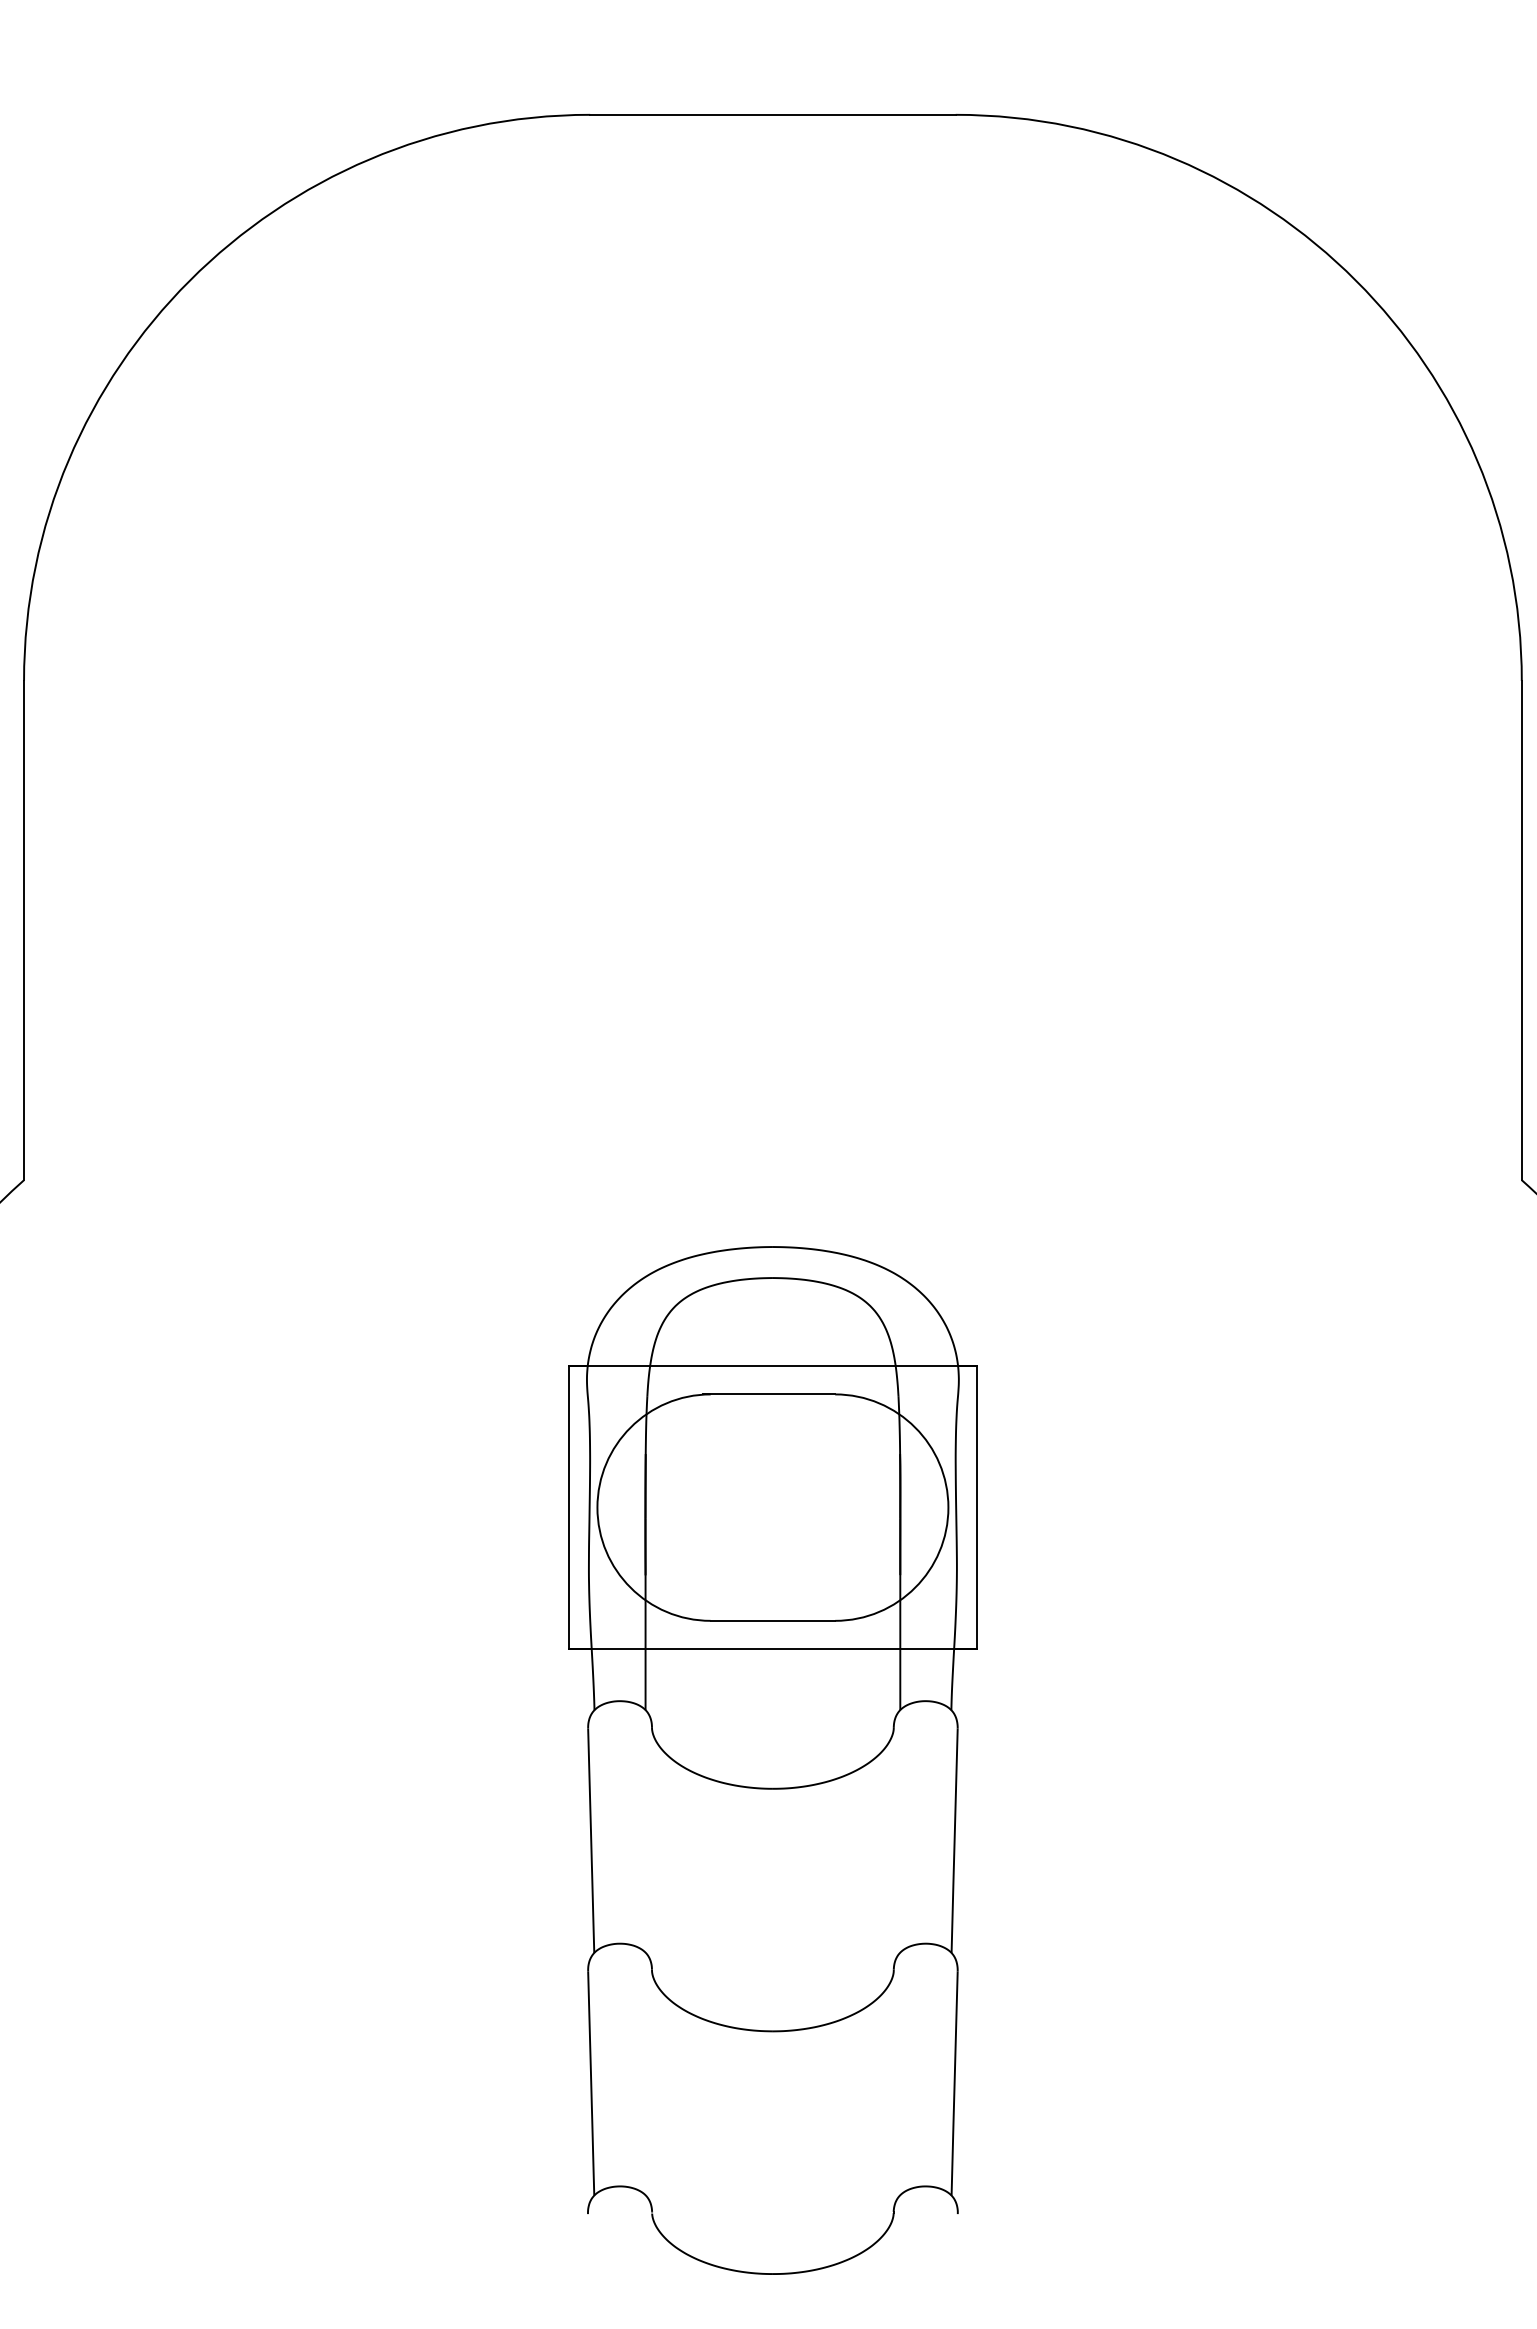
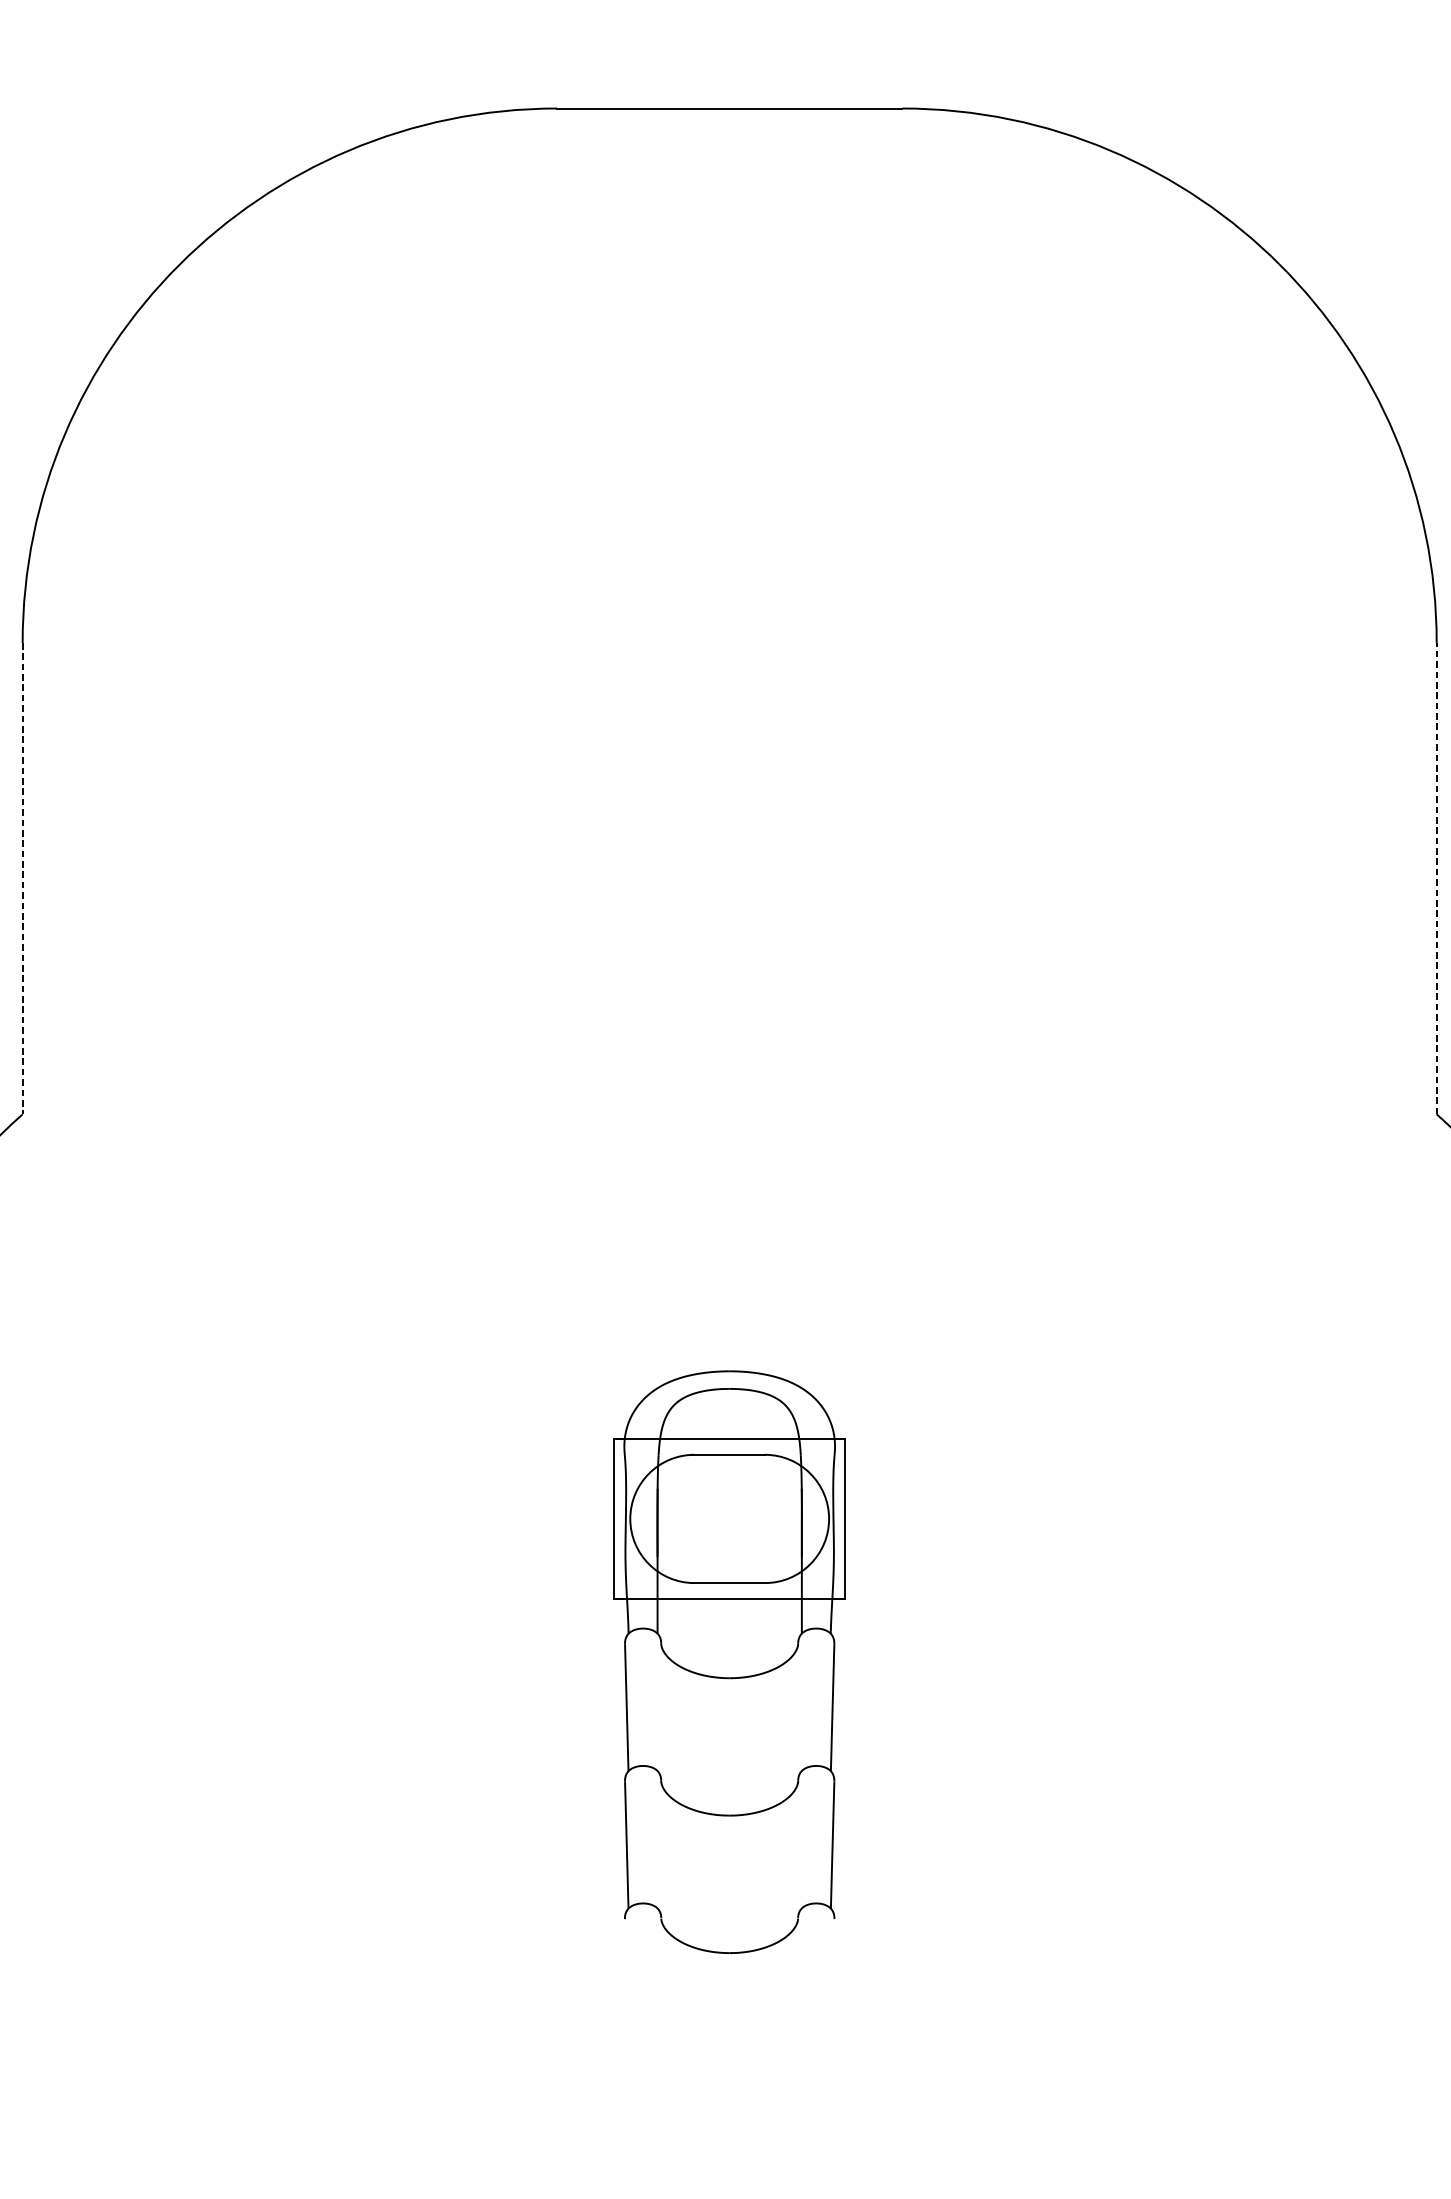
line: (24, 930) -> (23, 878), solid -> dashed
line: (1521, 930) -> (1436, 878), solid -> dashed
part: (772, 1760) -> (729, 1662), size x0.6

